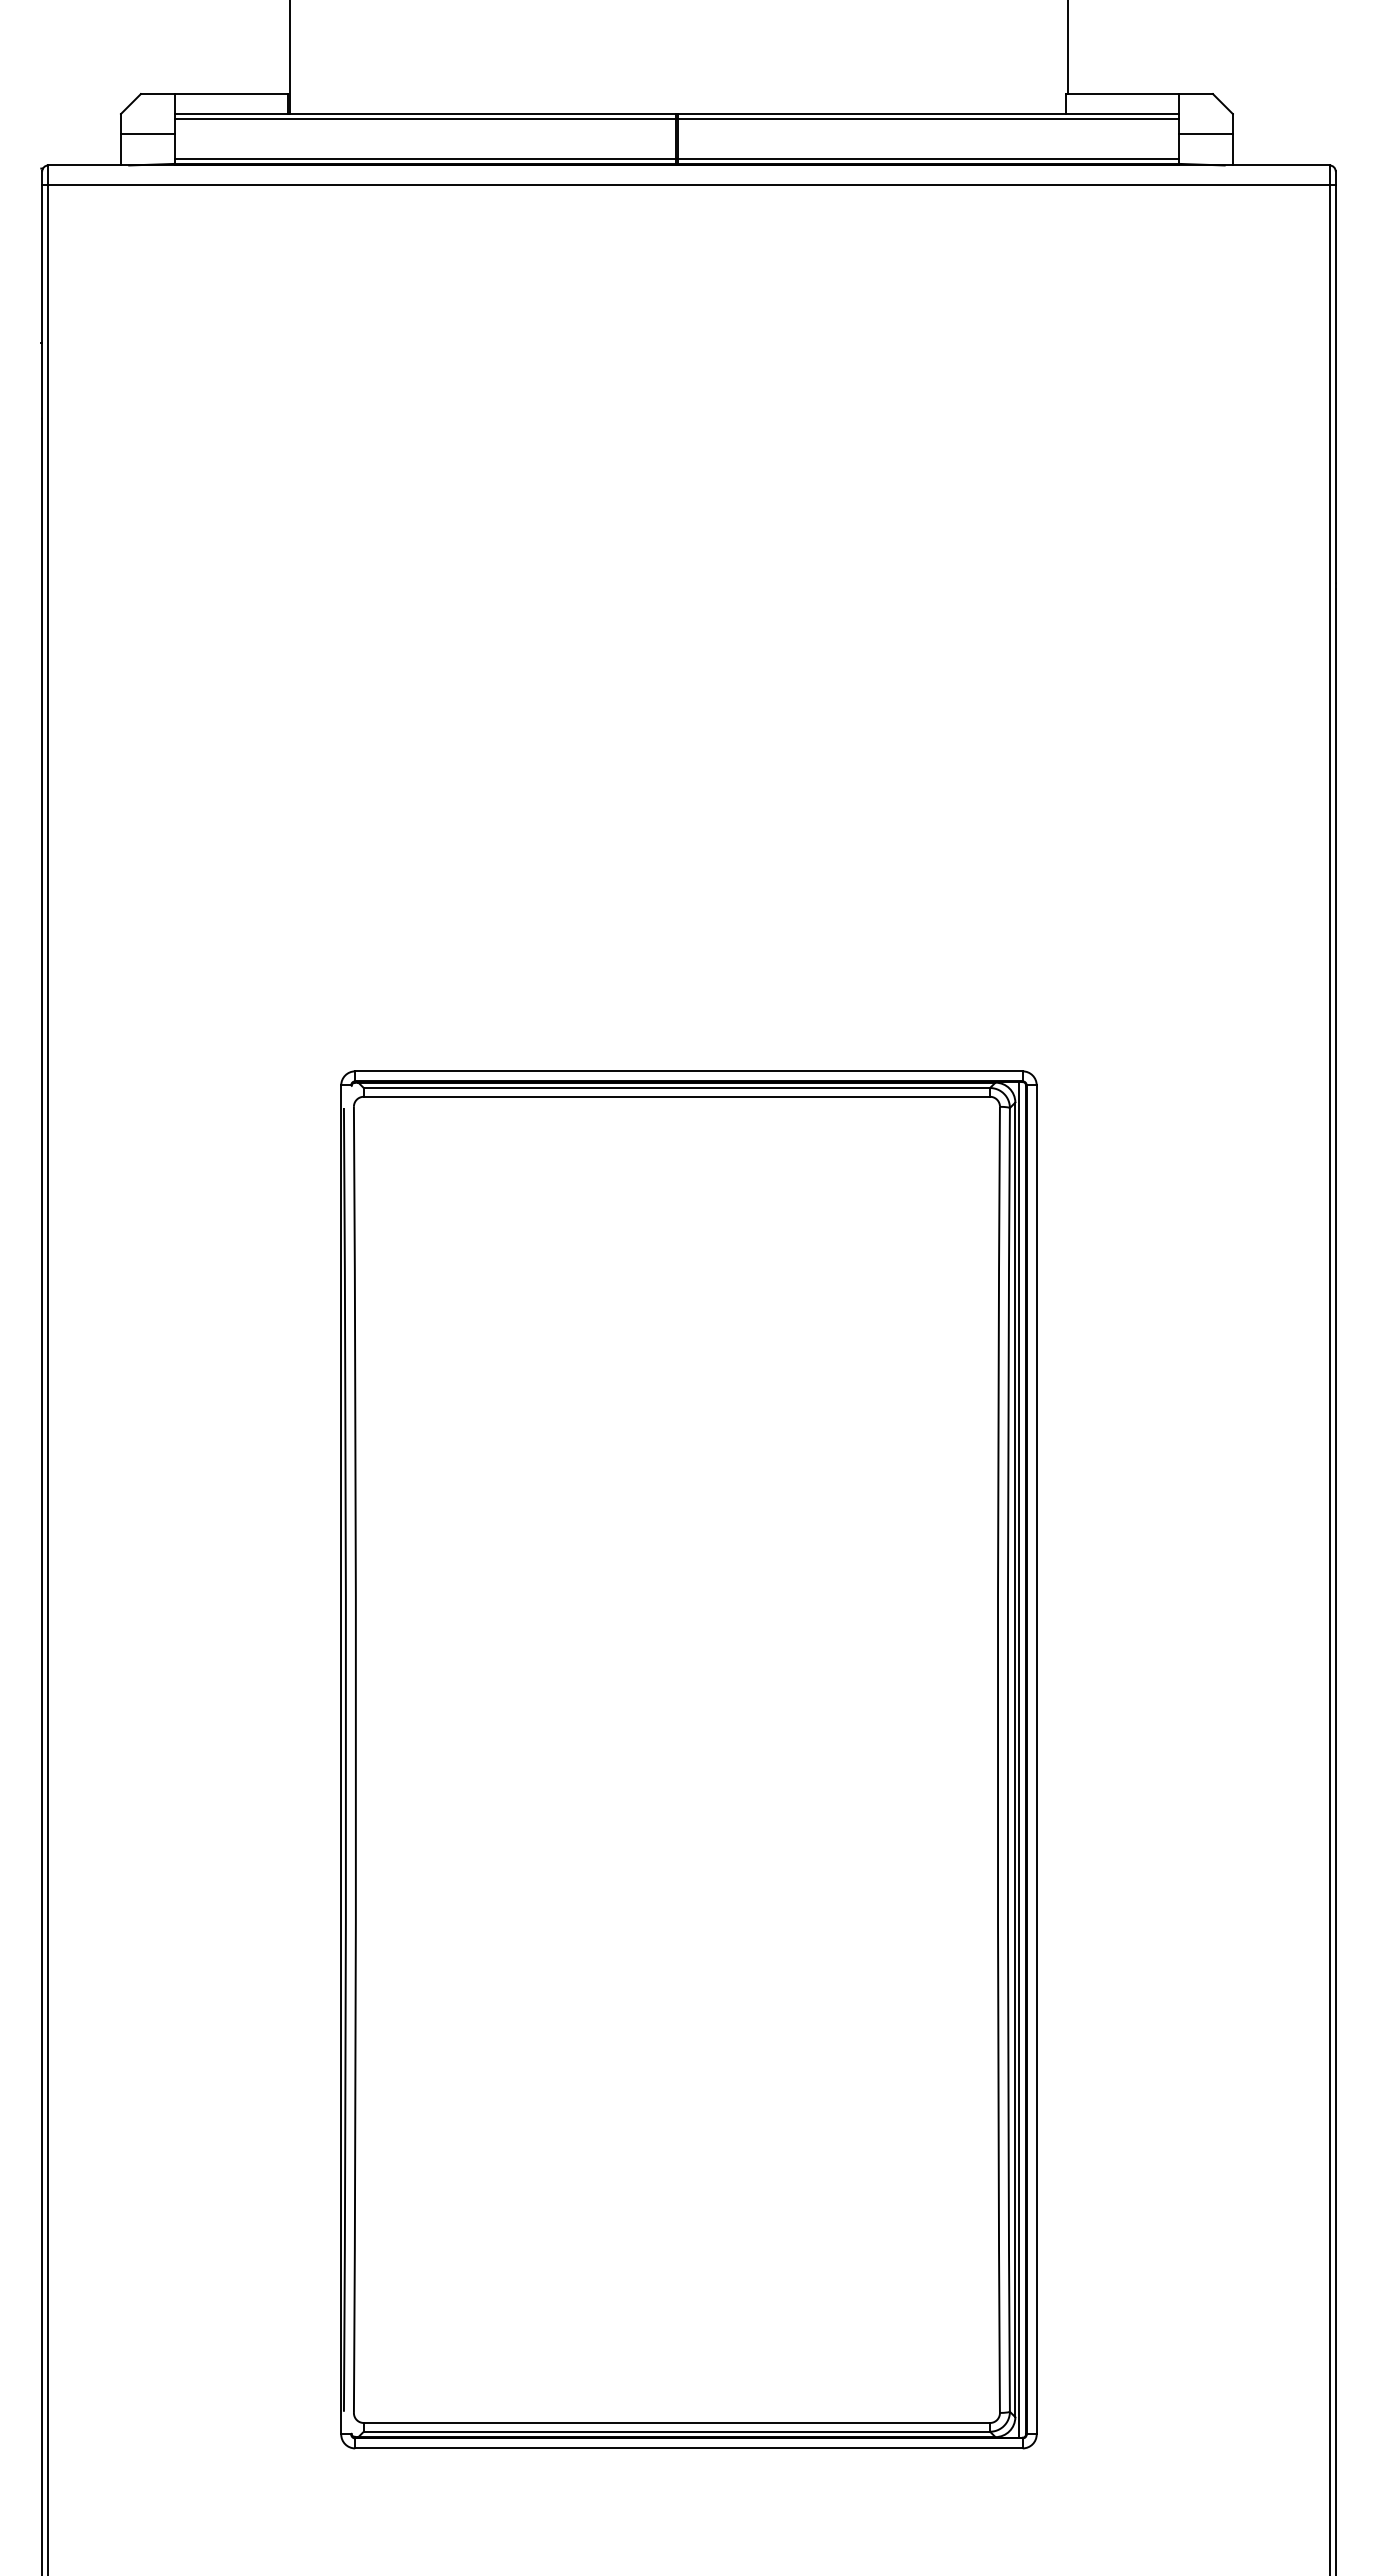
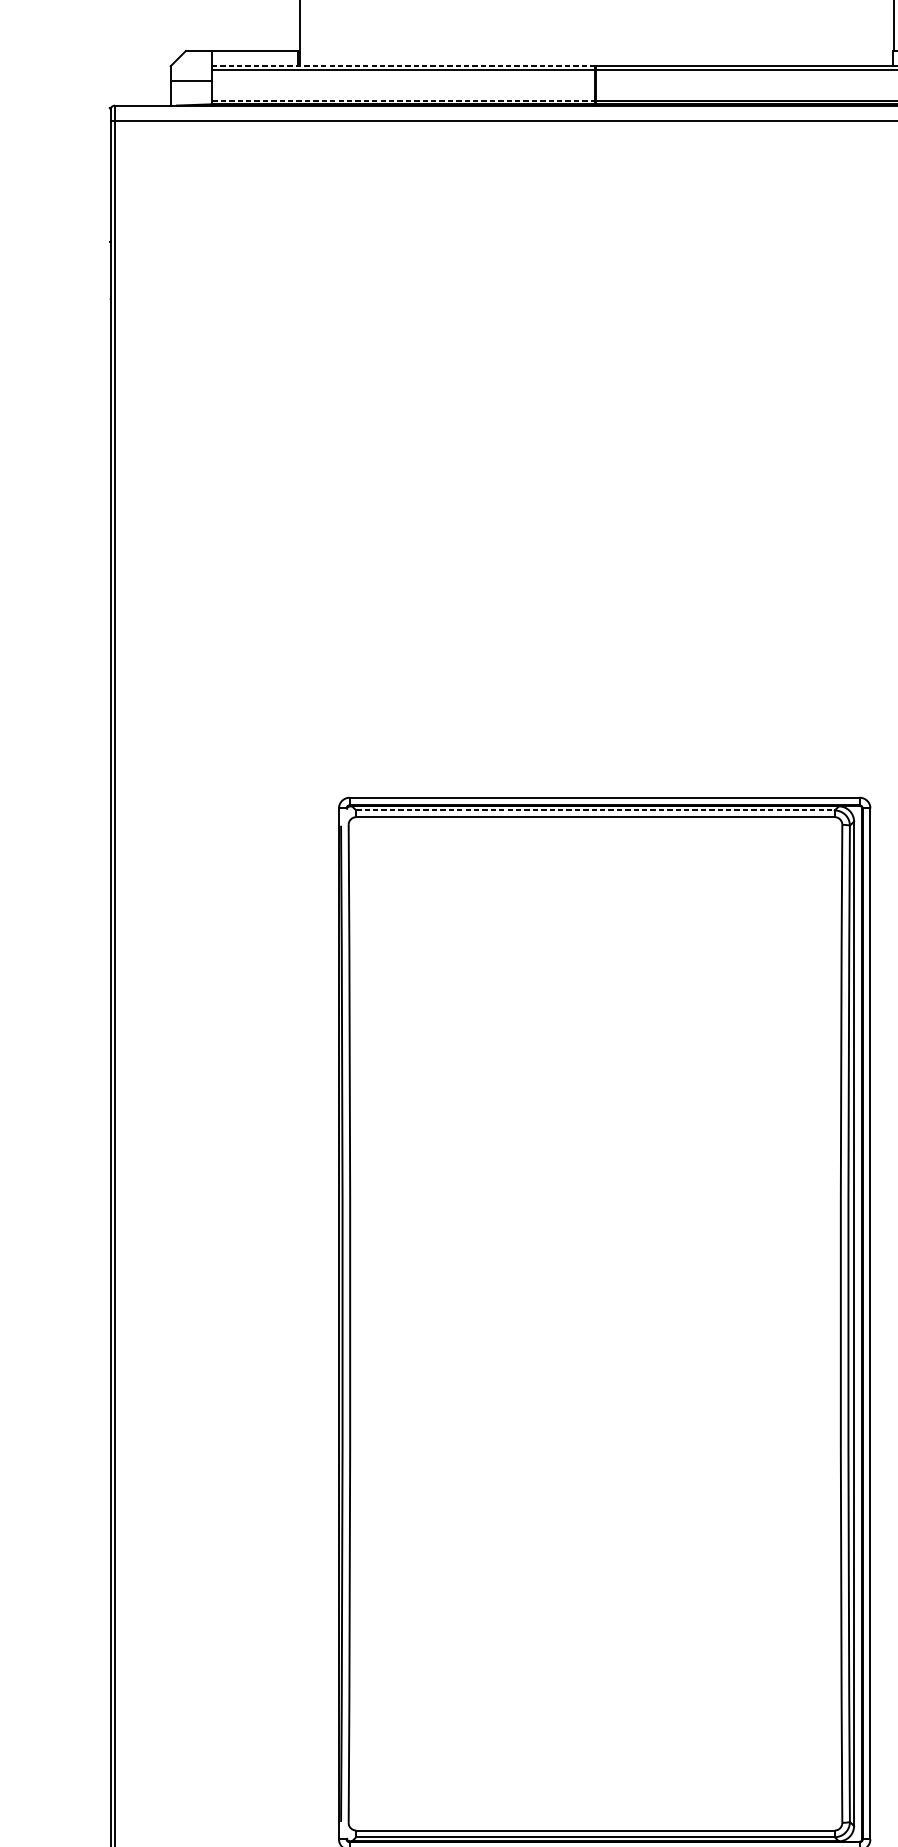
line: (426, 114) -> (404, 66), solid -> dashed
line: (425, 158) -> (403, 100), solid -> dashed
line: (677, 1088) -> (595, 810), solid -> dashed
line: (1019, 1759) -> (857, 1323), removed

